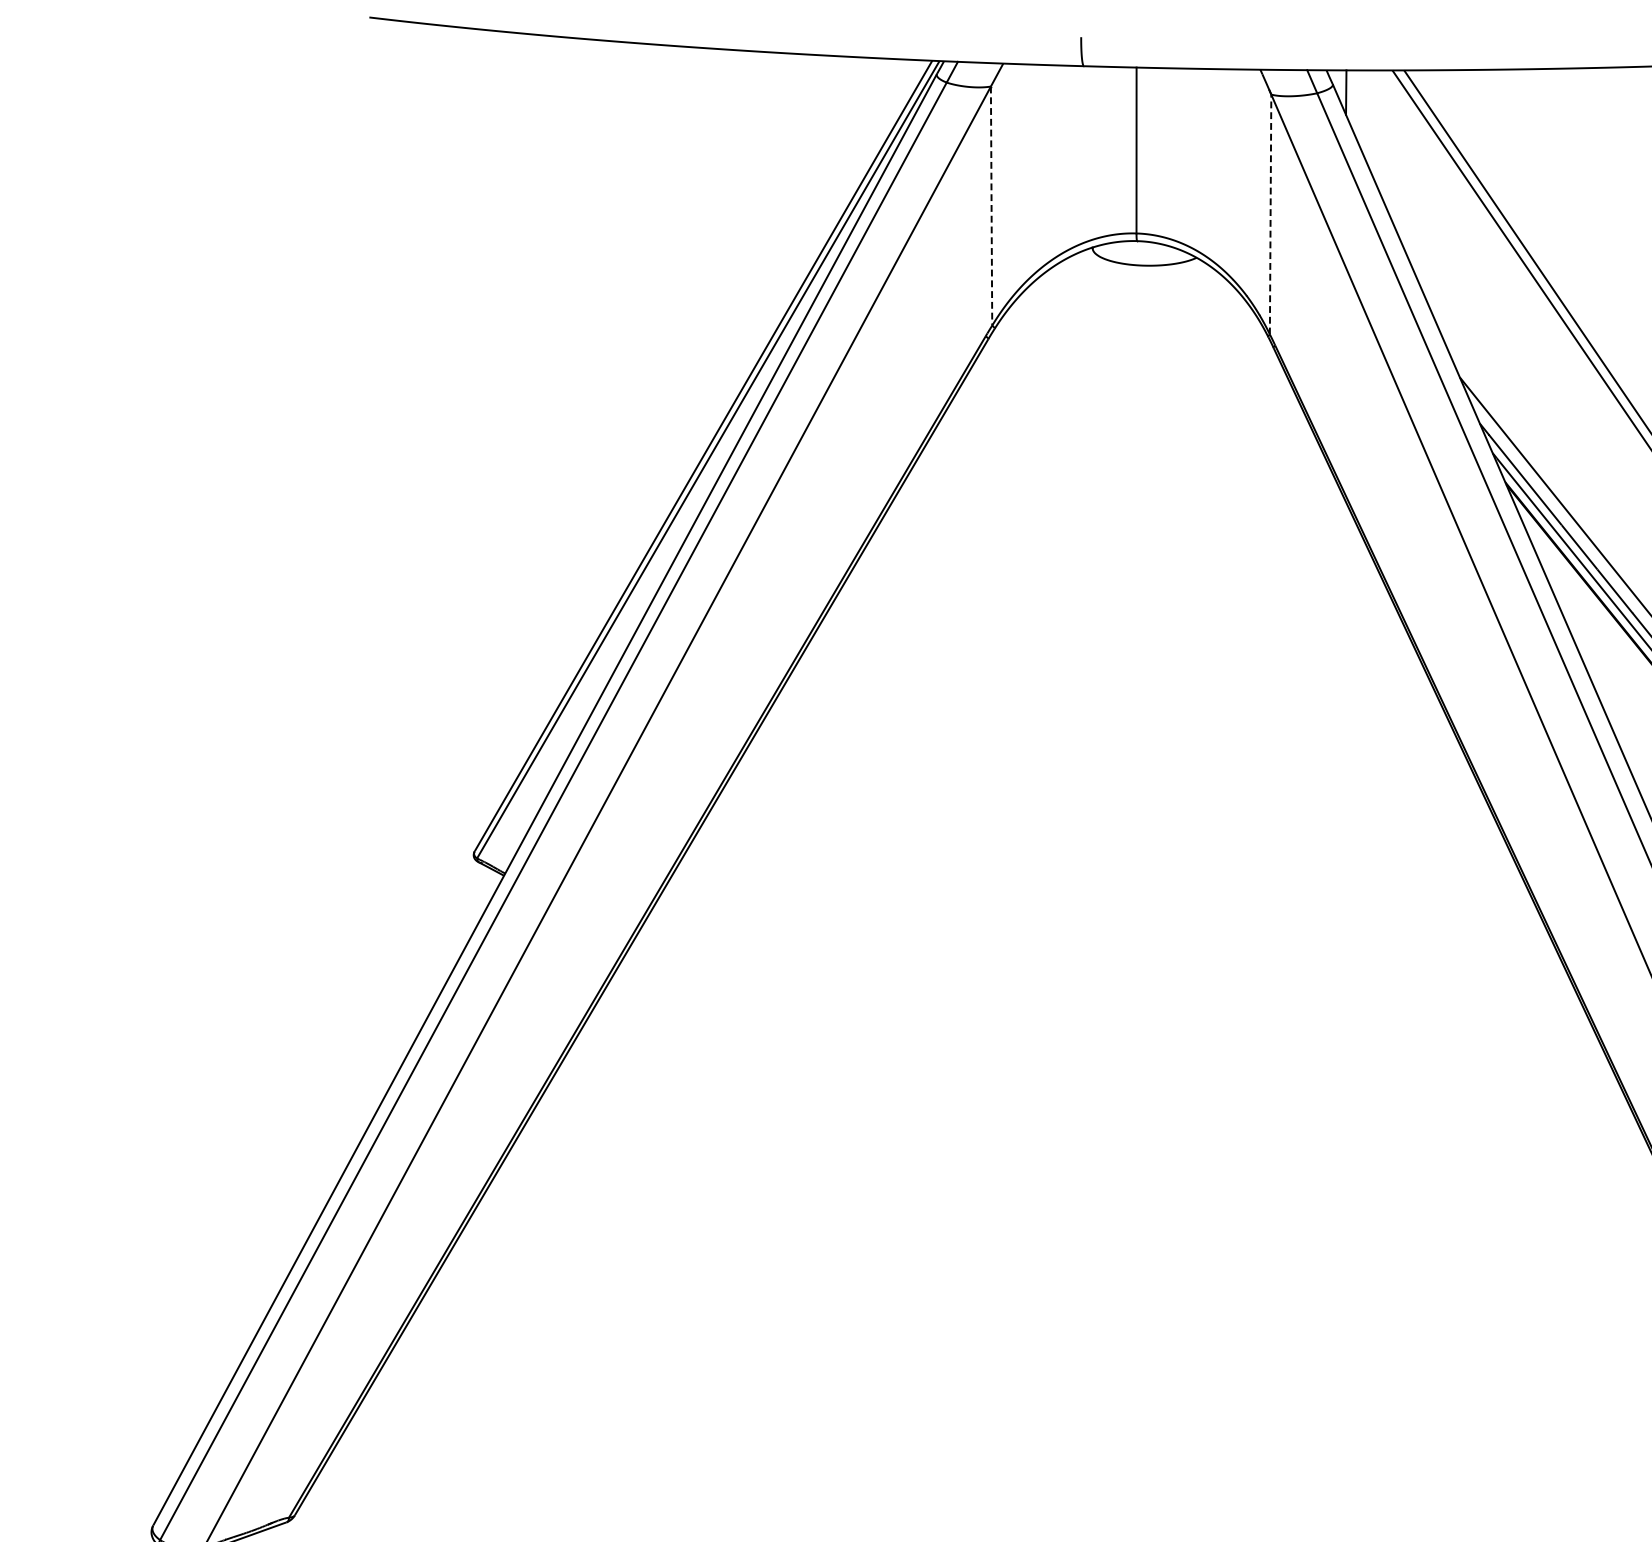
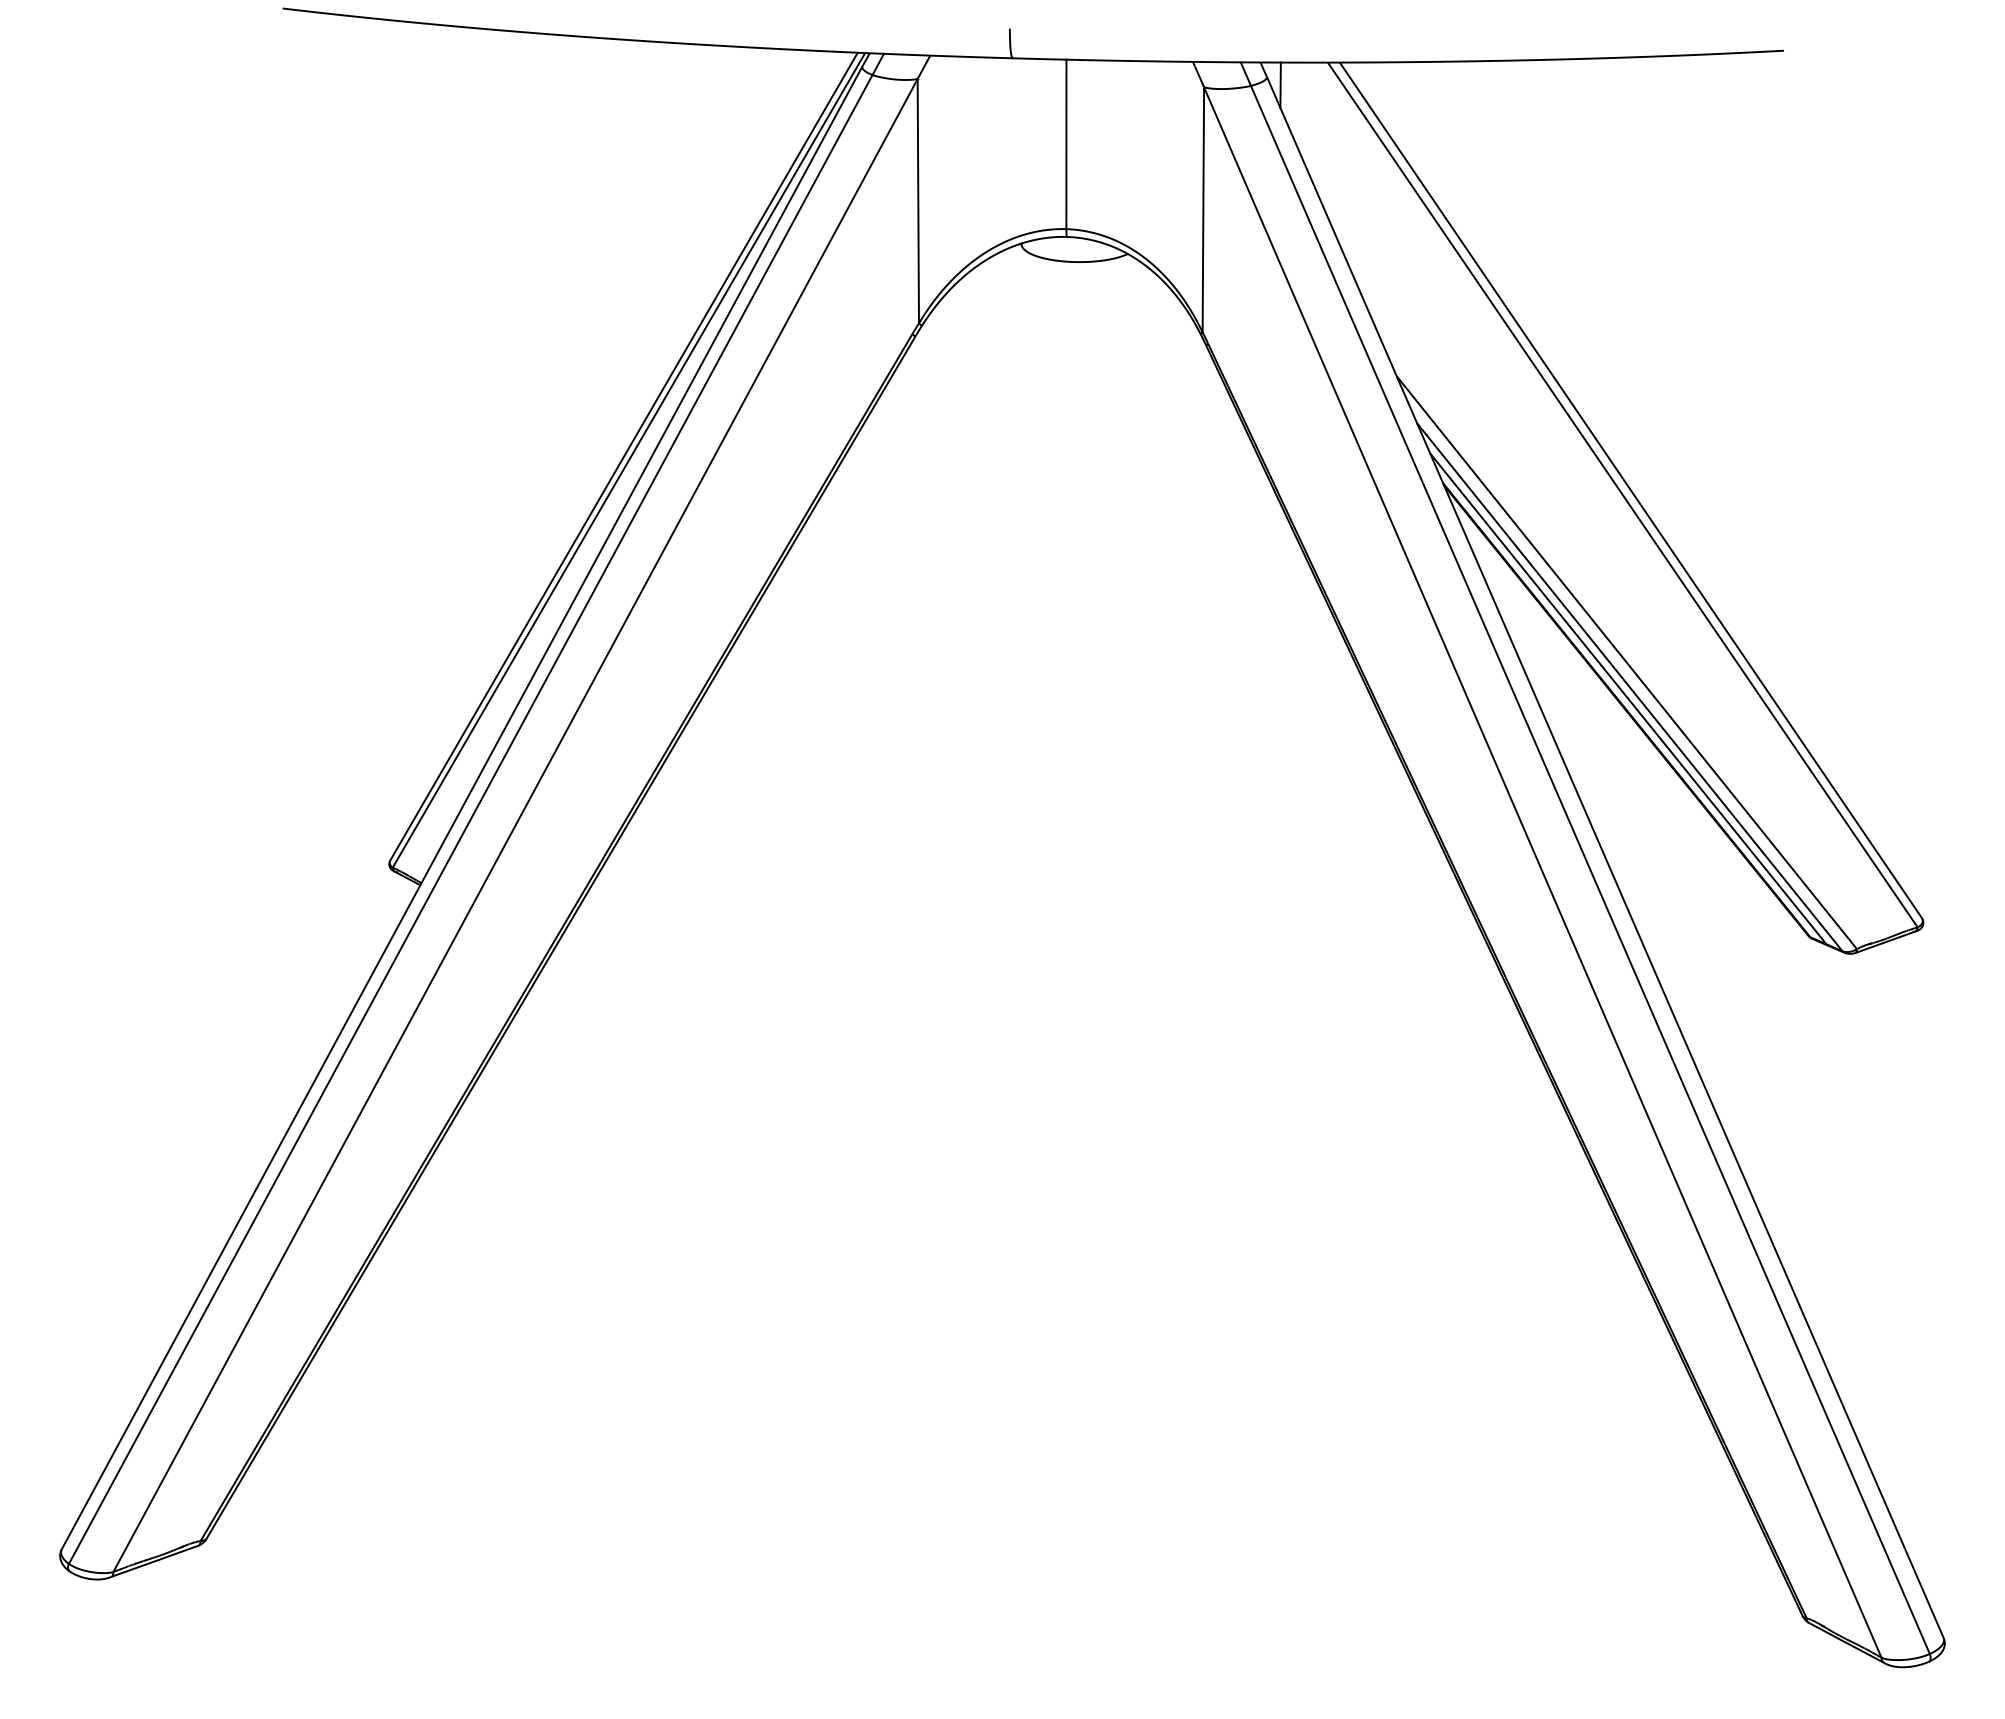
line: (991, 206) -> (918, 201), dashed -> solid
line: (1270, 214) -> (1203, 209), dashed -> solid

